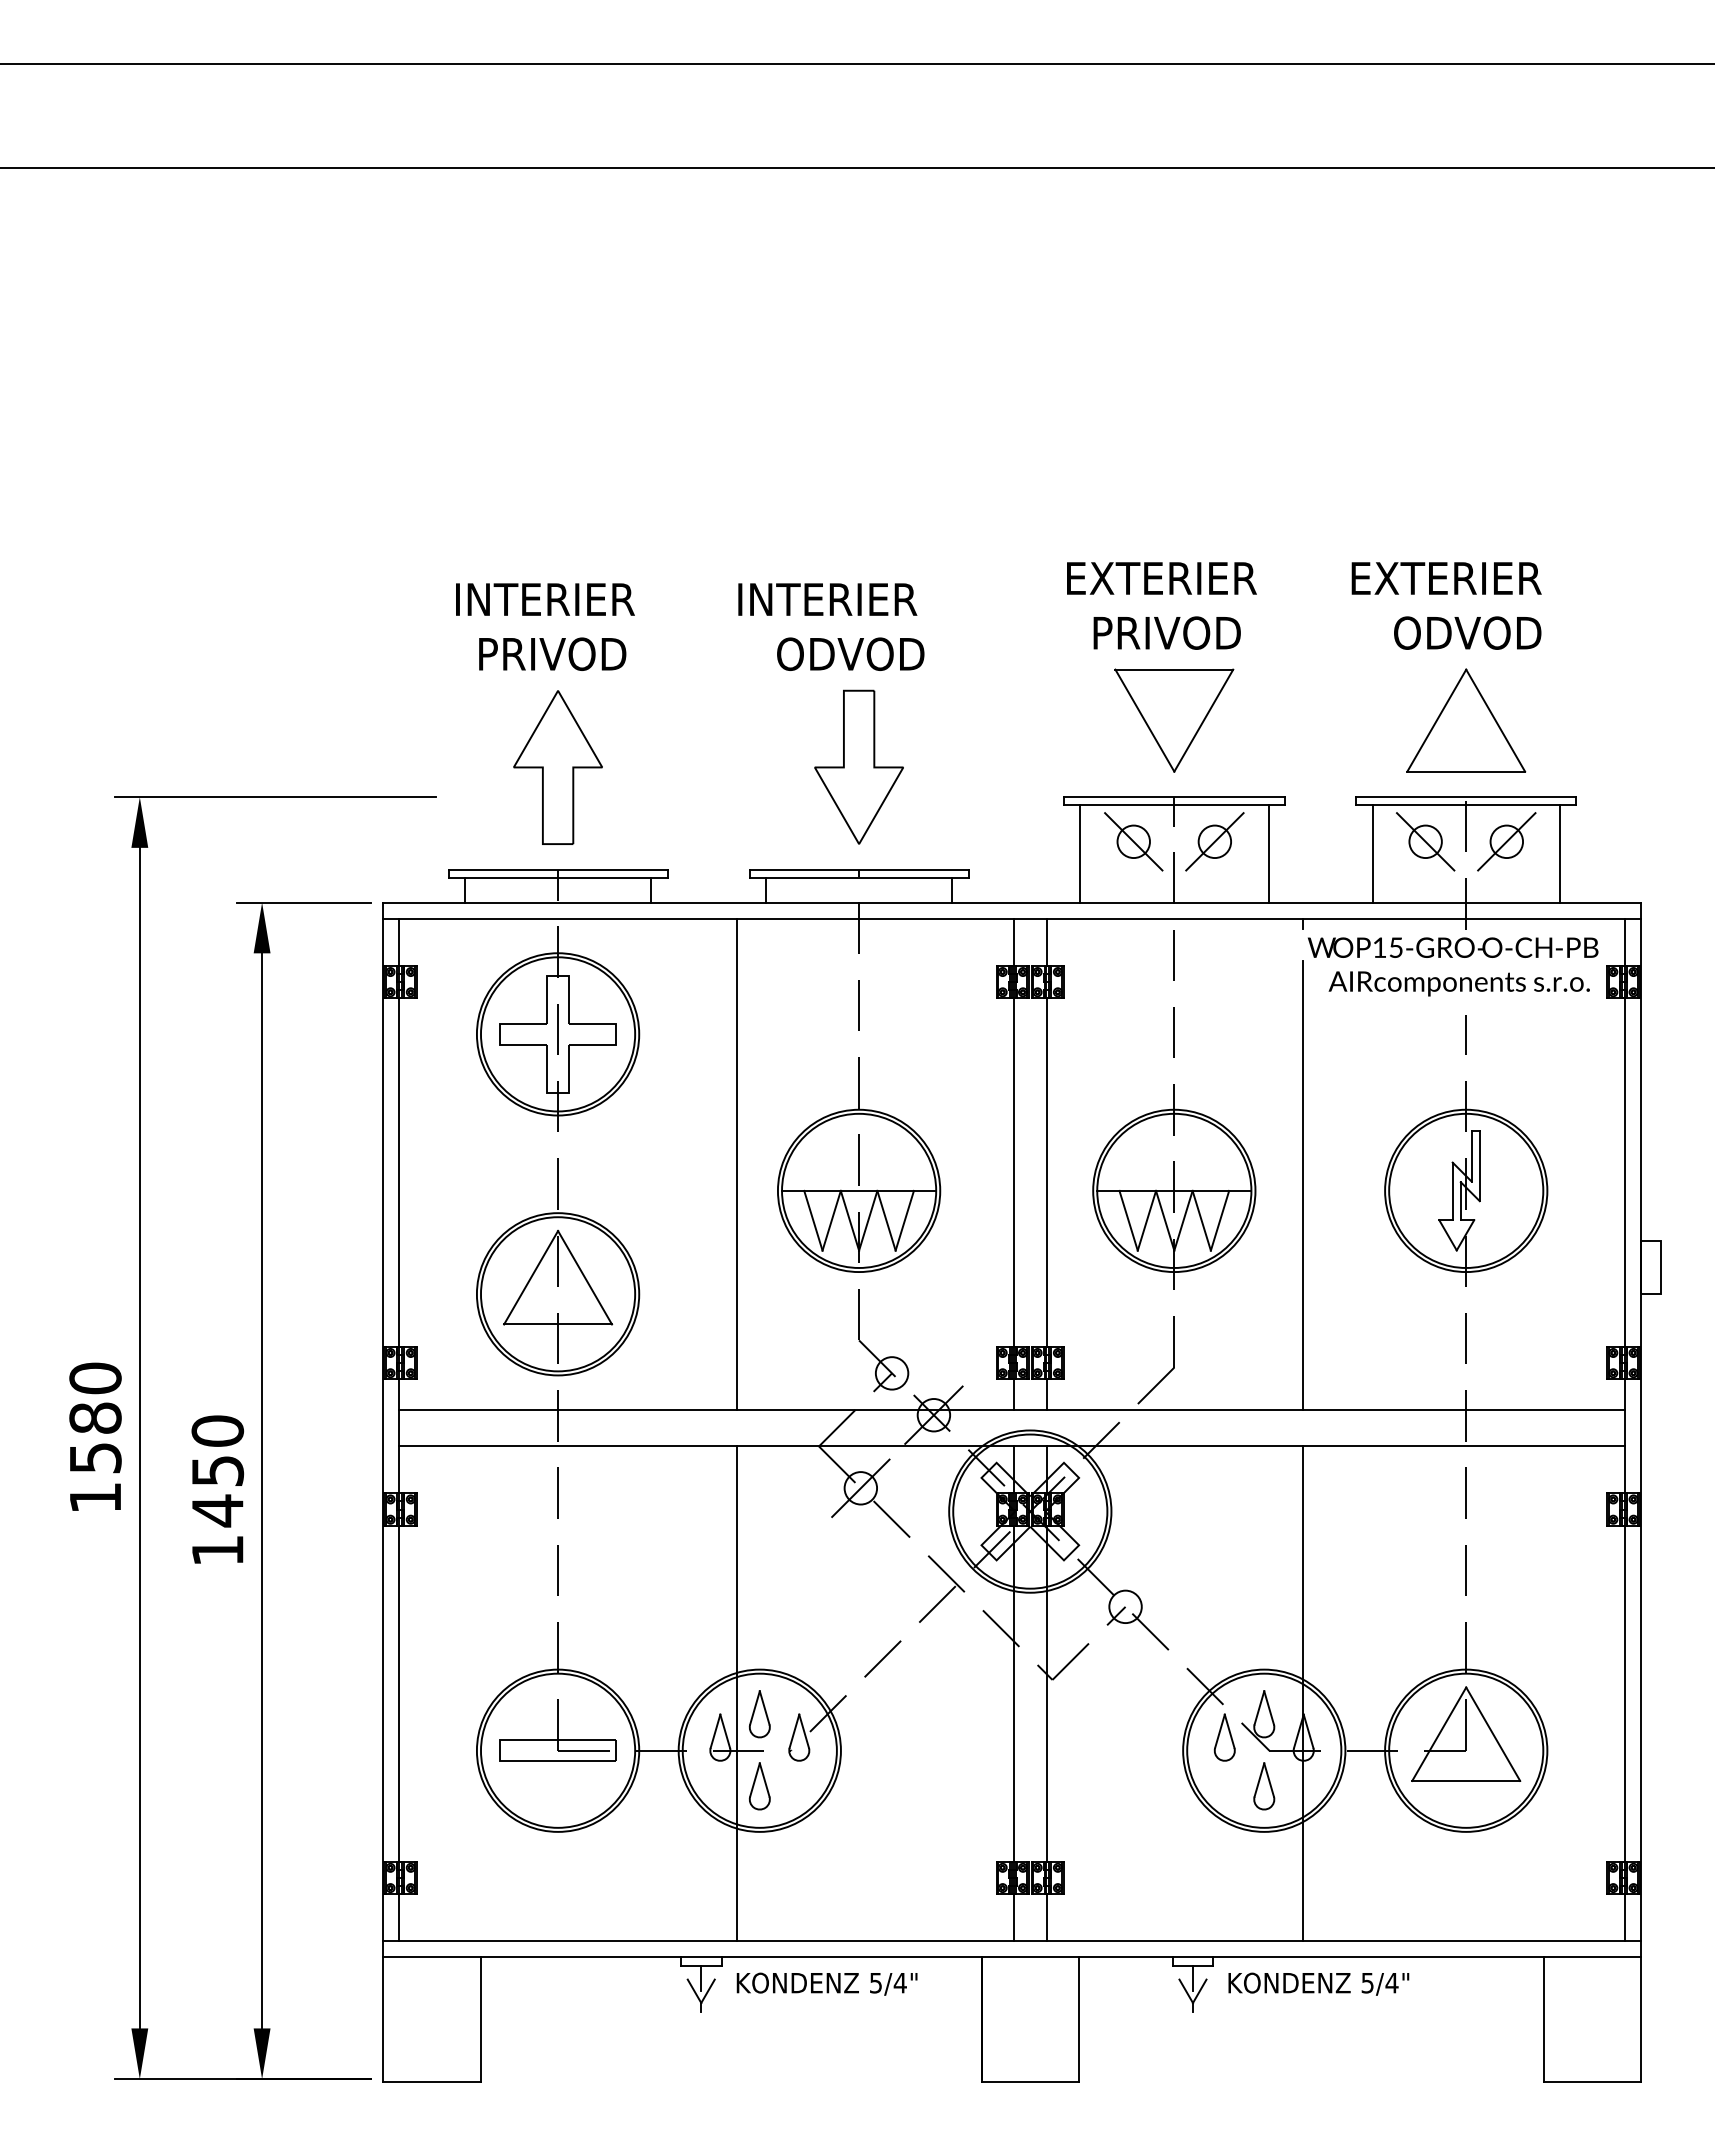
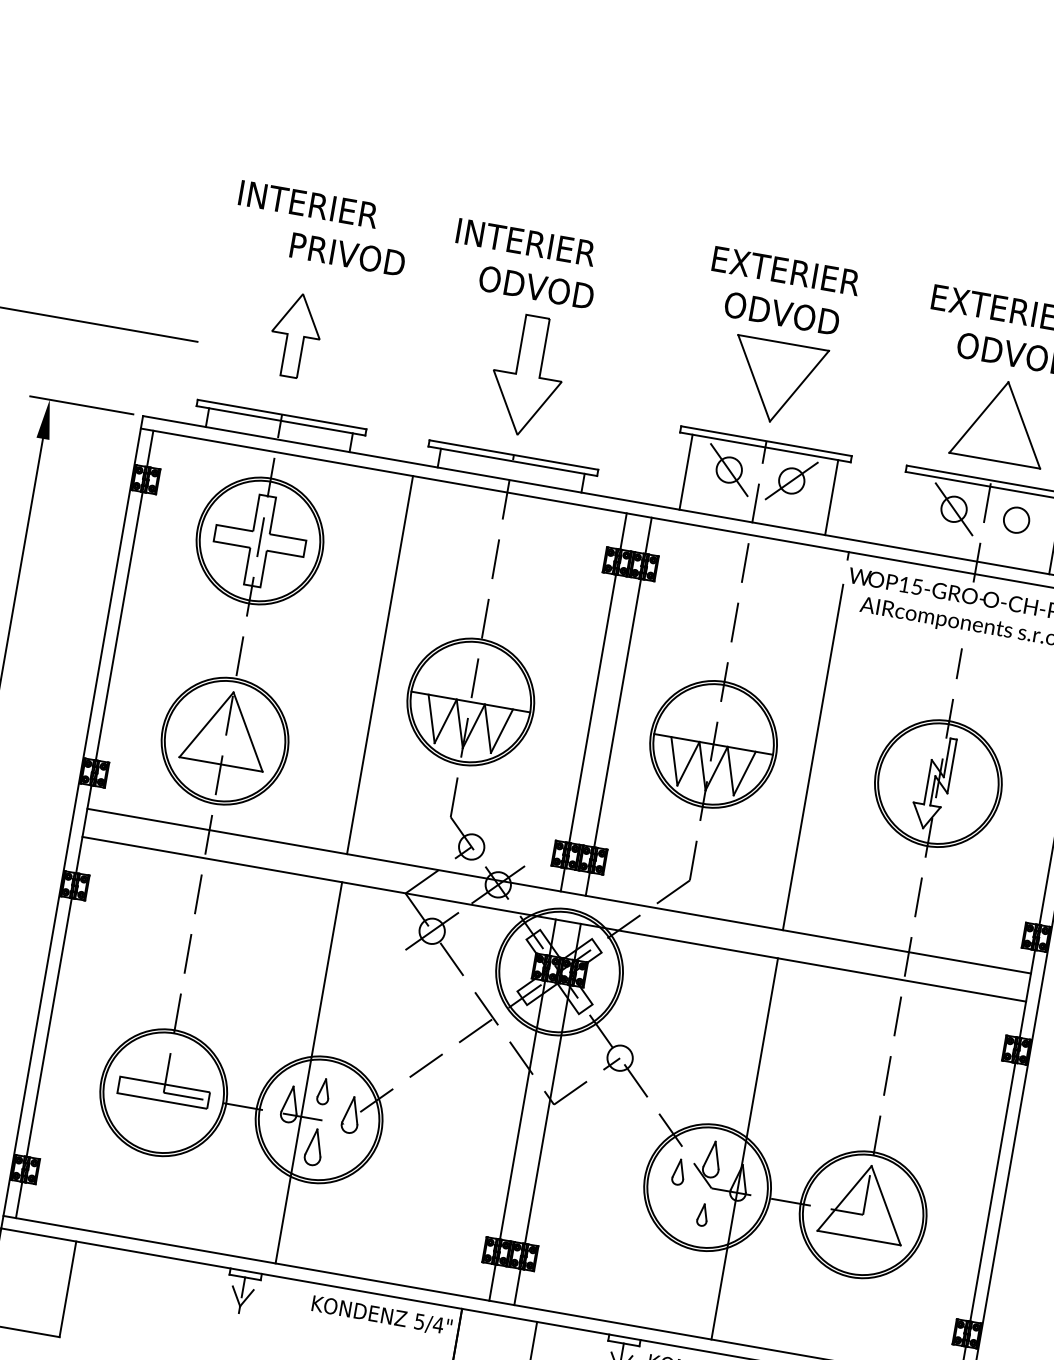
text: (1166, 632) -> (782, 313), PRIVOD -> ODVOD
text: (552, 653) -> (347, 254), moved
part: (557, 767) -> (295, 335), size x0.7
line: (1506, 841) -> (1016, 519), removed
line: (1372, 853) -> (911, 511), removed
part: (759, 1714) -> (323, 1091), size x0.7
part: (1224, 1737) -> (678, 1172), size x0.7
part: (1264, 1786) -> (702, 1215), size x0.6
text: (826, 1983) -> (381, 1315), moved

